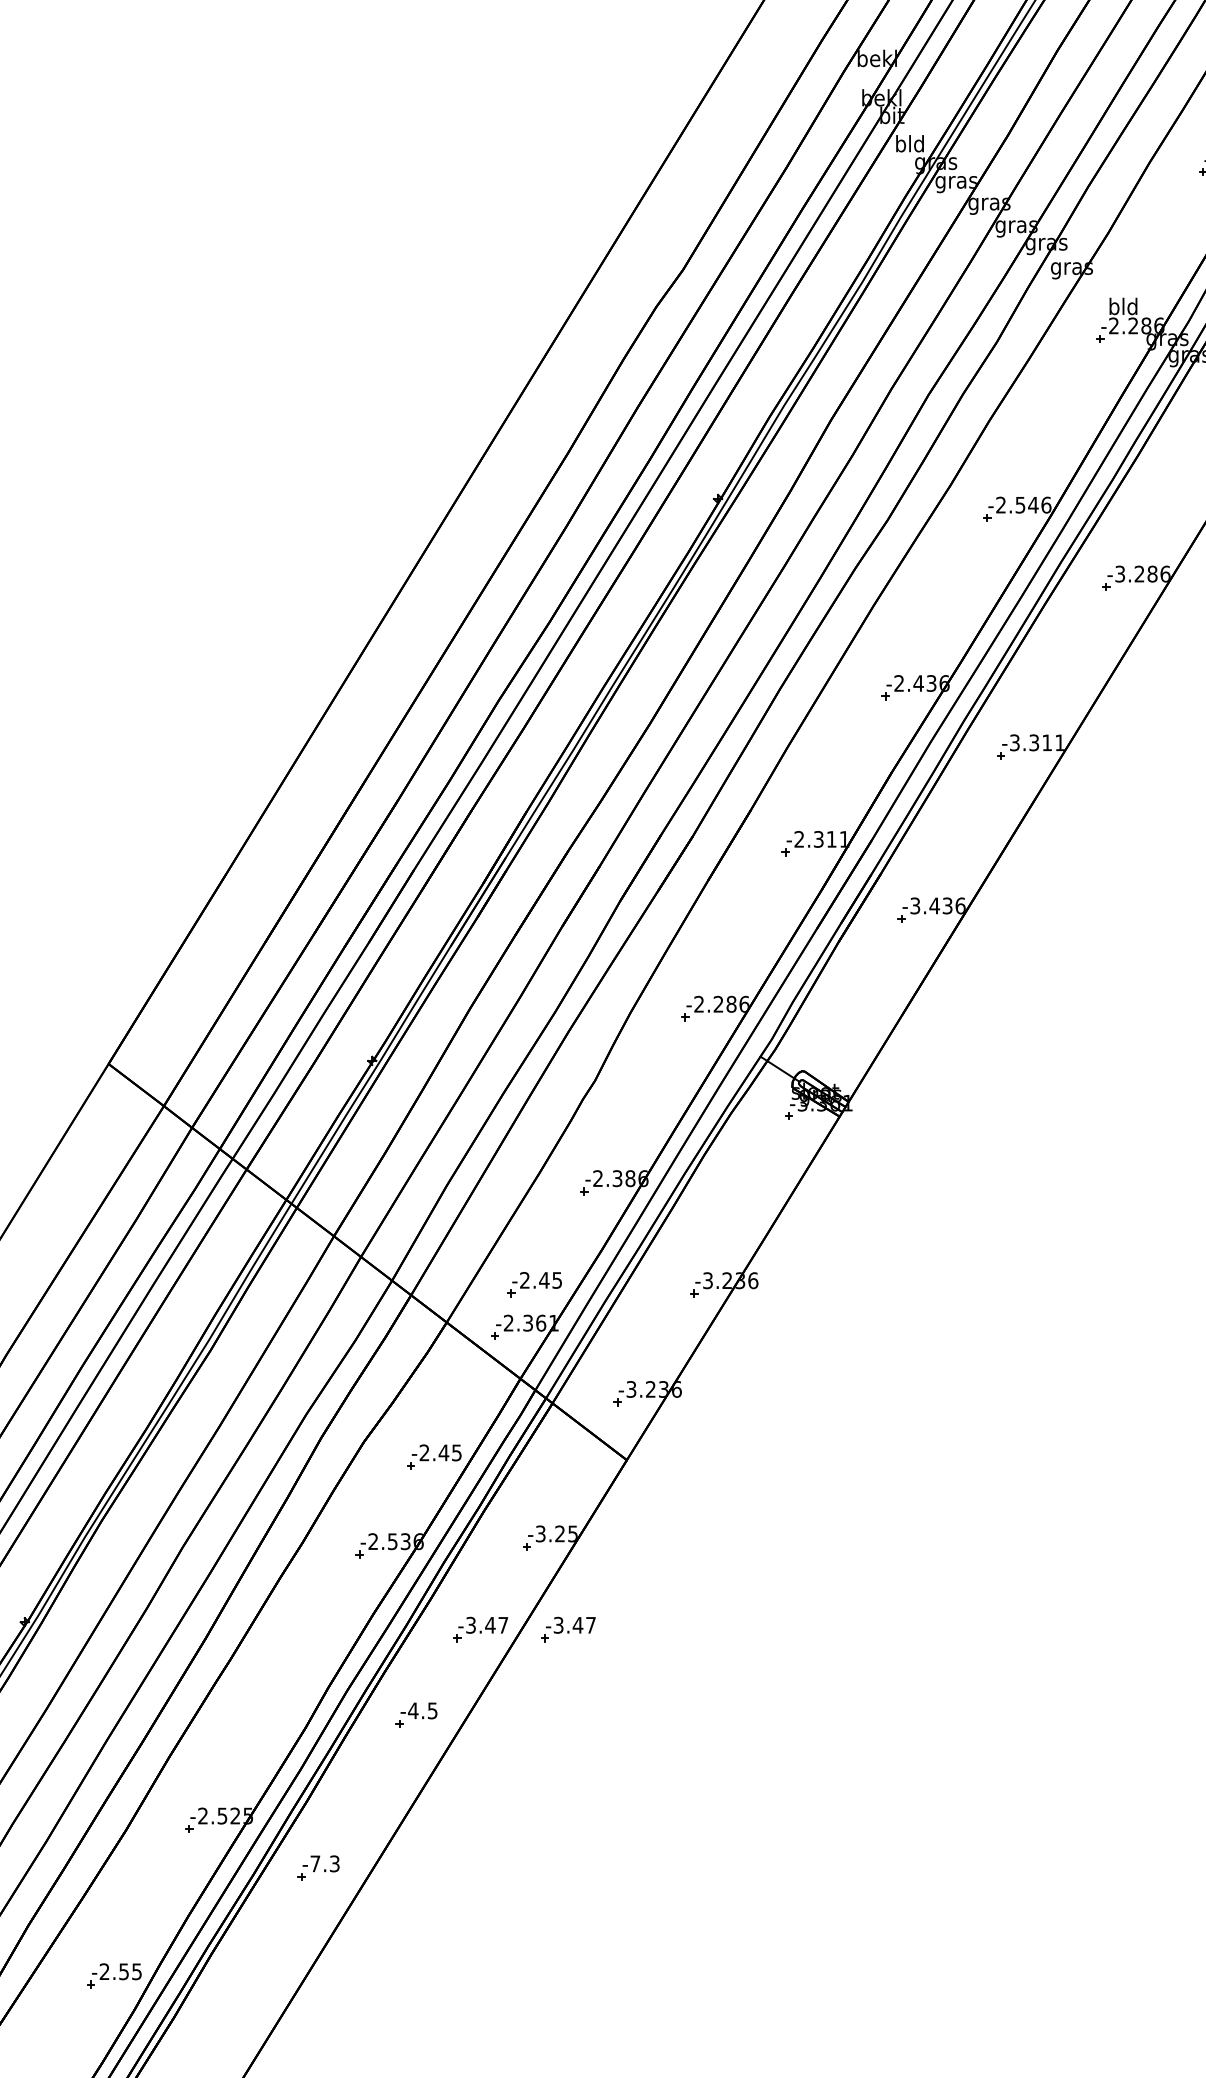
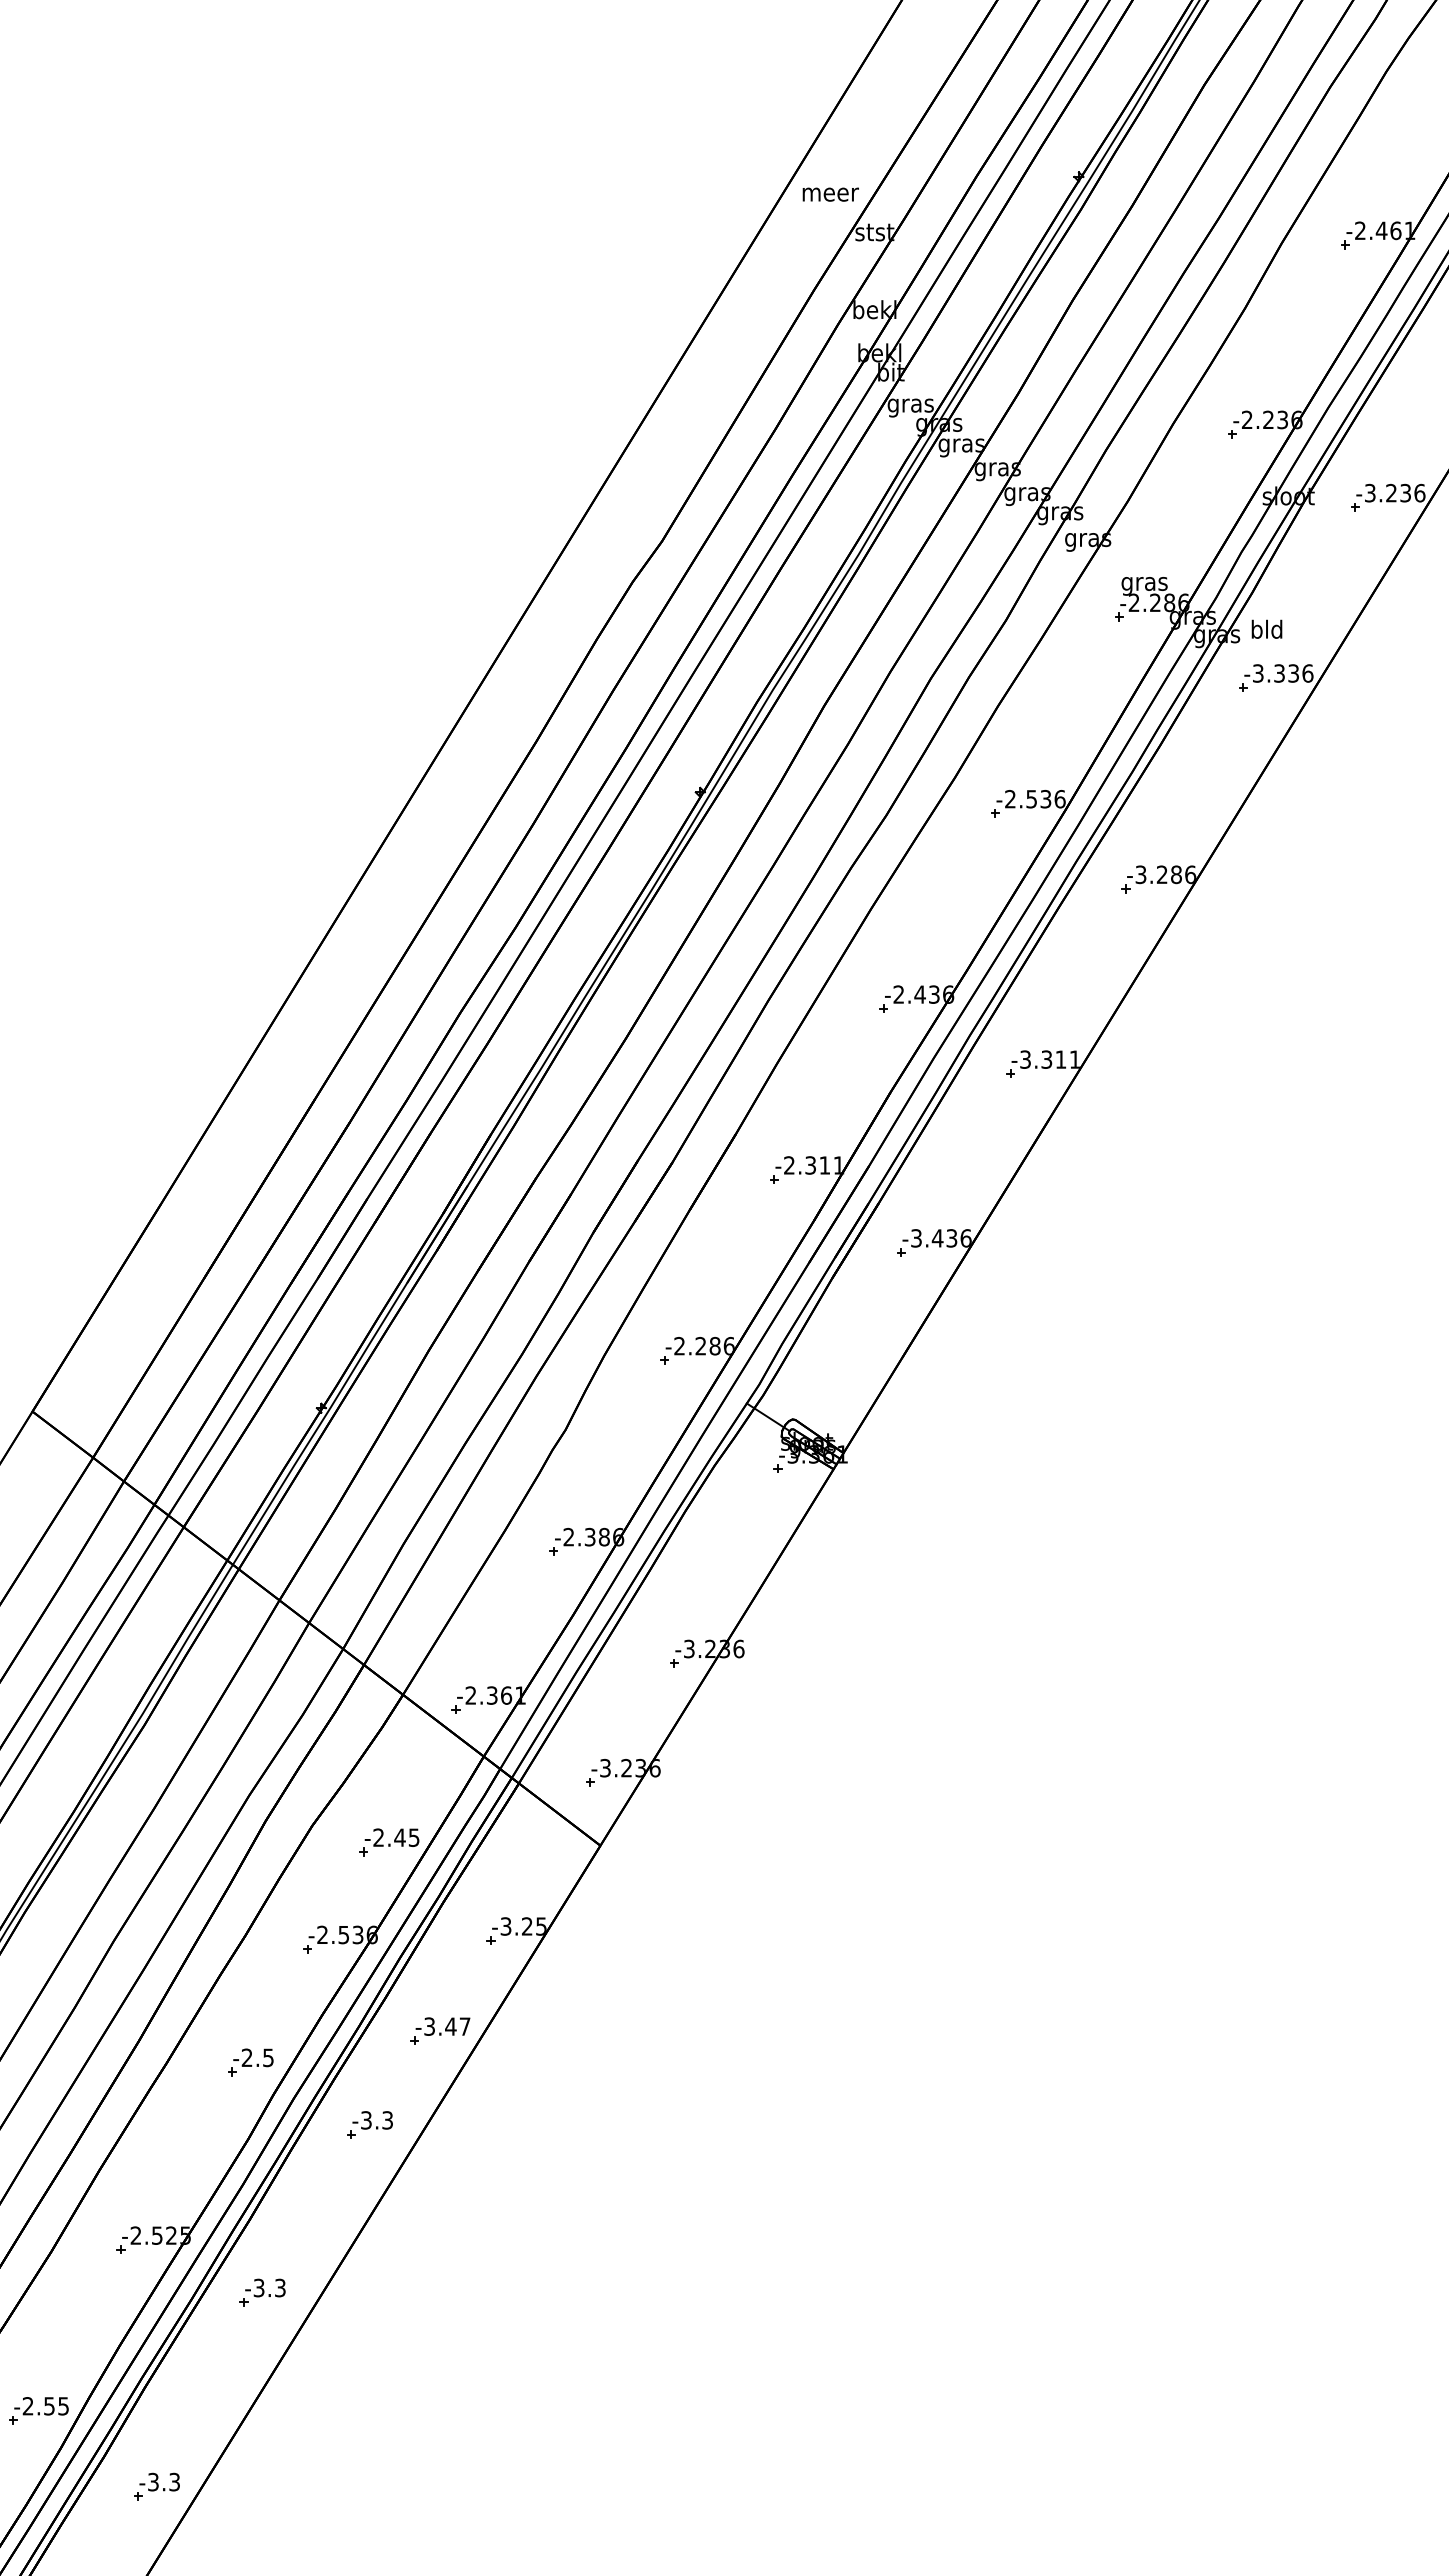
text: (909, 145) -> (910, 405), bld -> gras
text: (1123, 308) -> (1144, 583), bld -> gras
text: (1033, 504) -> (1045, 798), -2.546 -> -2.536
part: (534, 1284) -> (499, 1653), removed
part: (568, 1628) -> (536, 2030), removed
part: (307, 1658) -> (250, 2062), added
text: (422, 1710) -> (376, 2120), -4.5 -> -3.3
text: (314, 1863) -> (258, 2287), -7.3 -> -3.3
part: (221, 2044) -> (156, 2486), added

